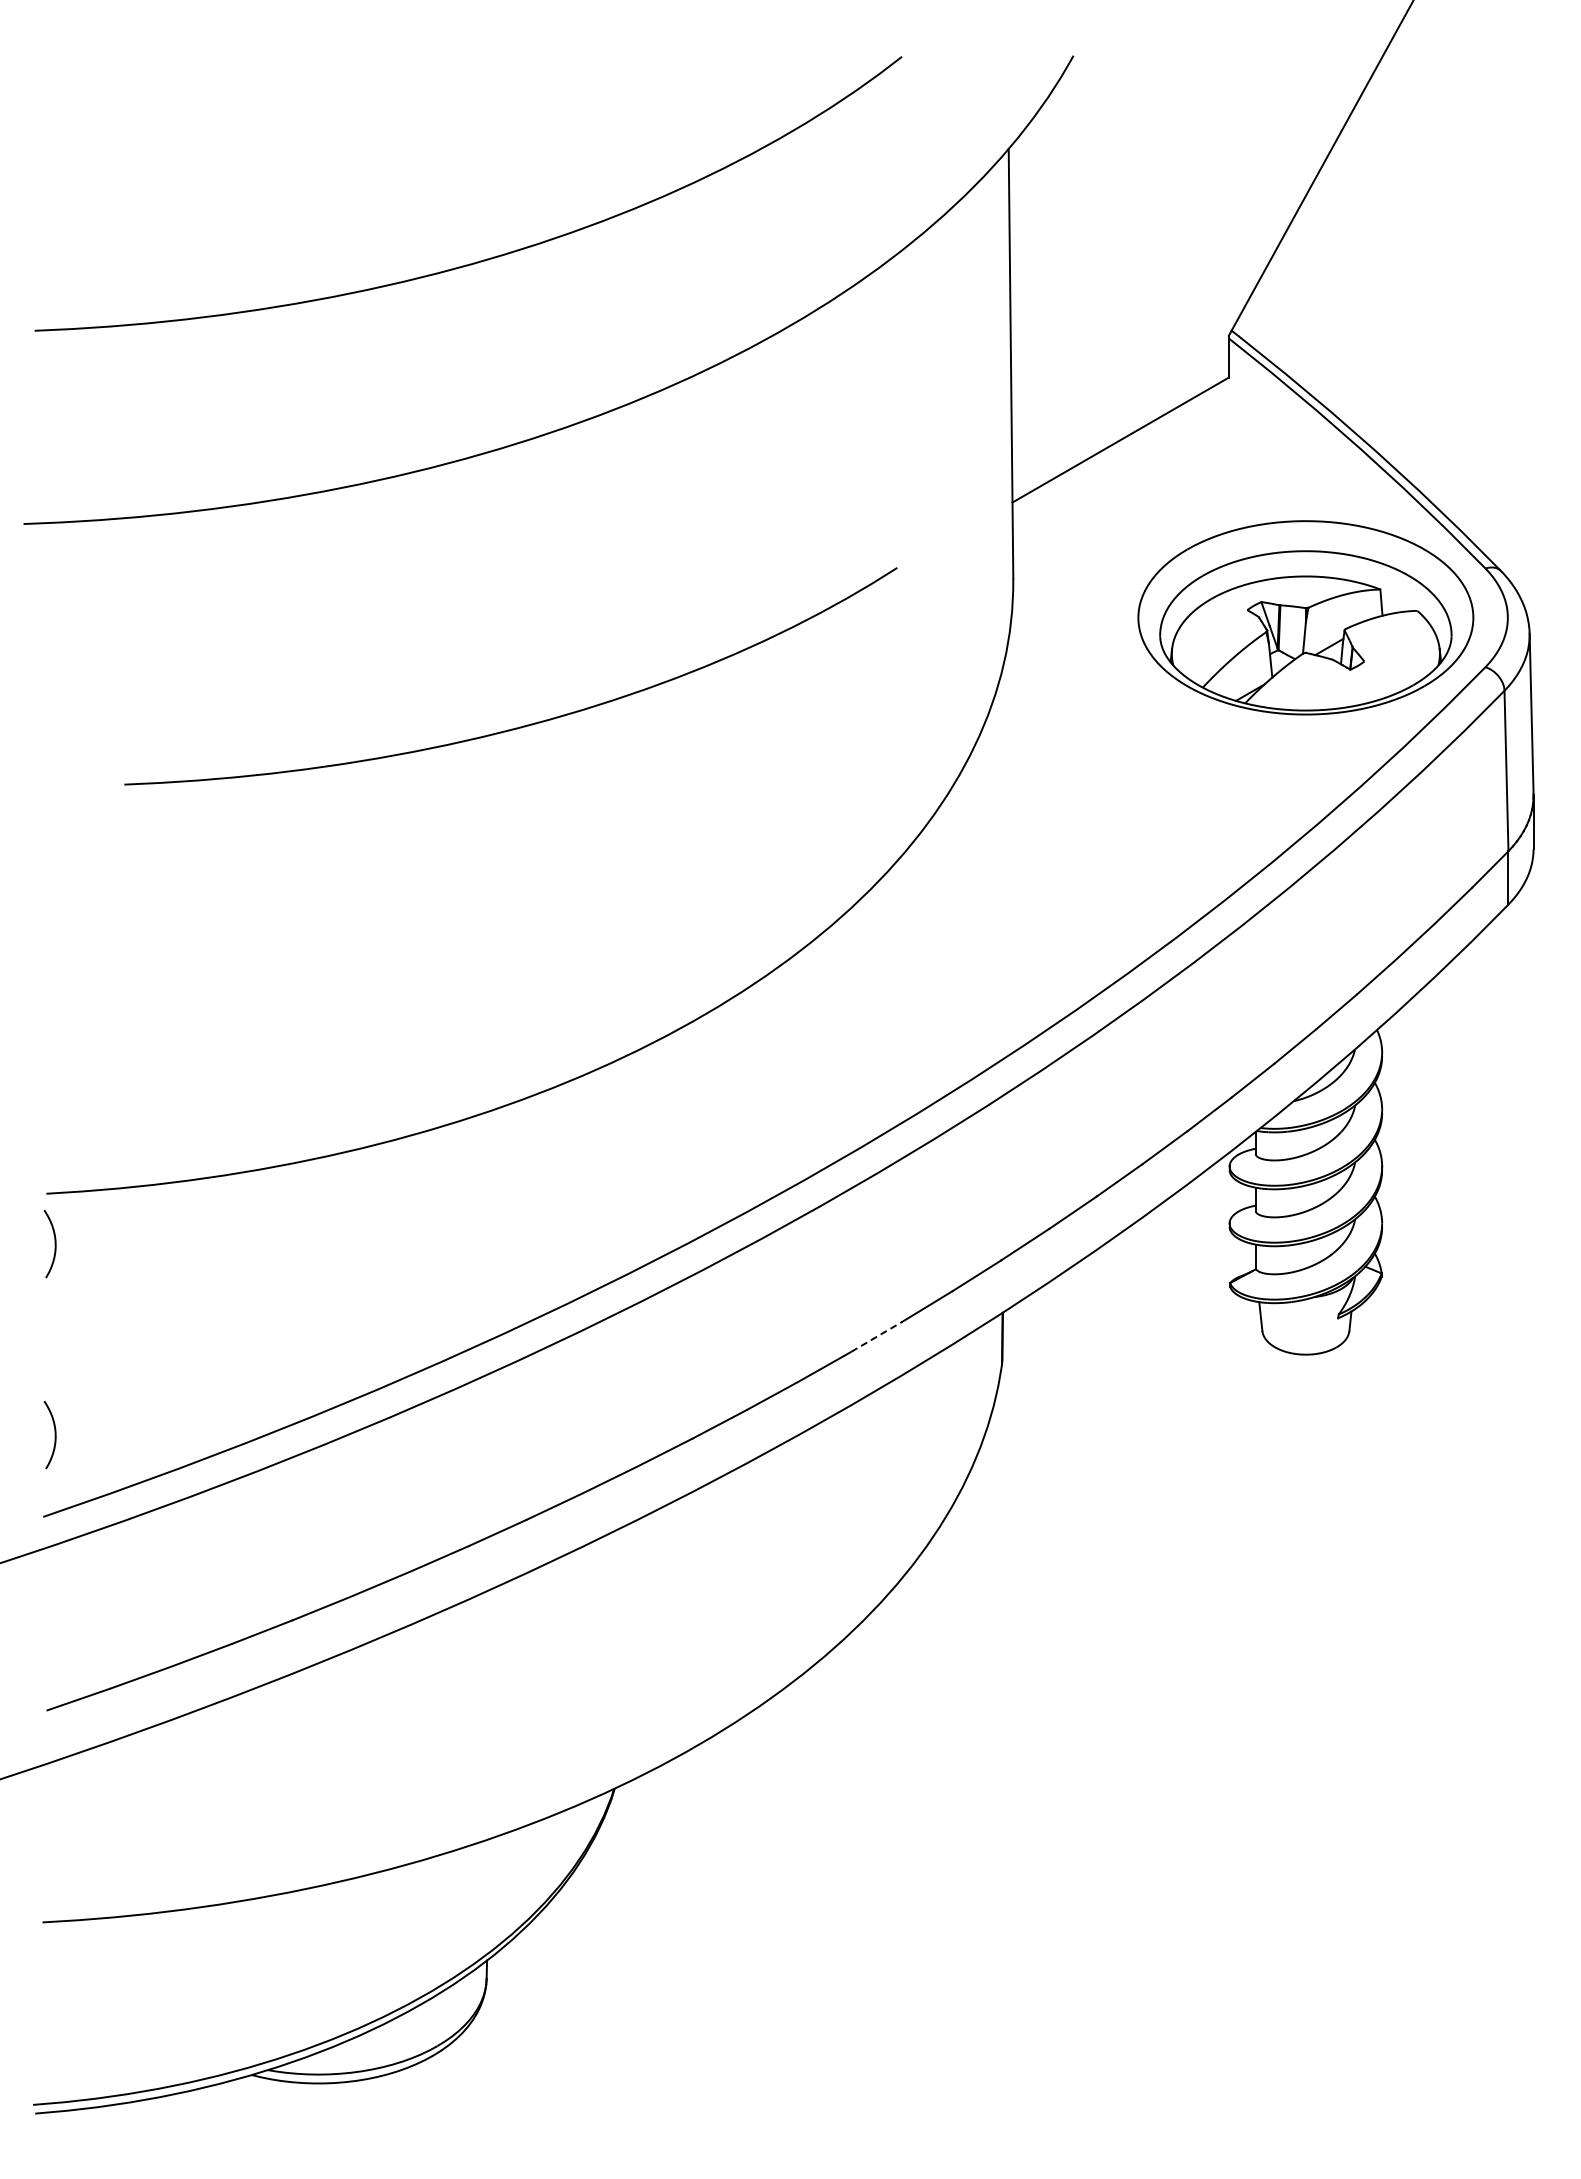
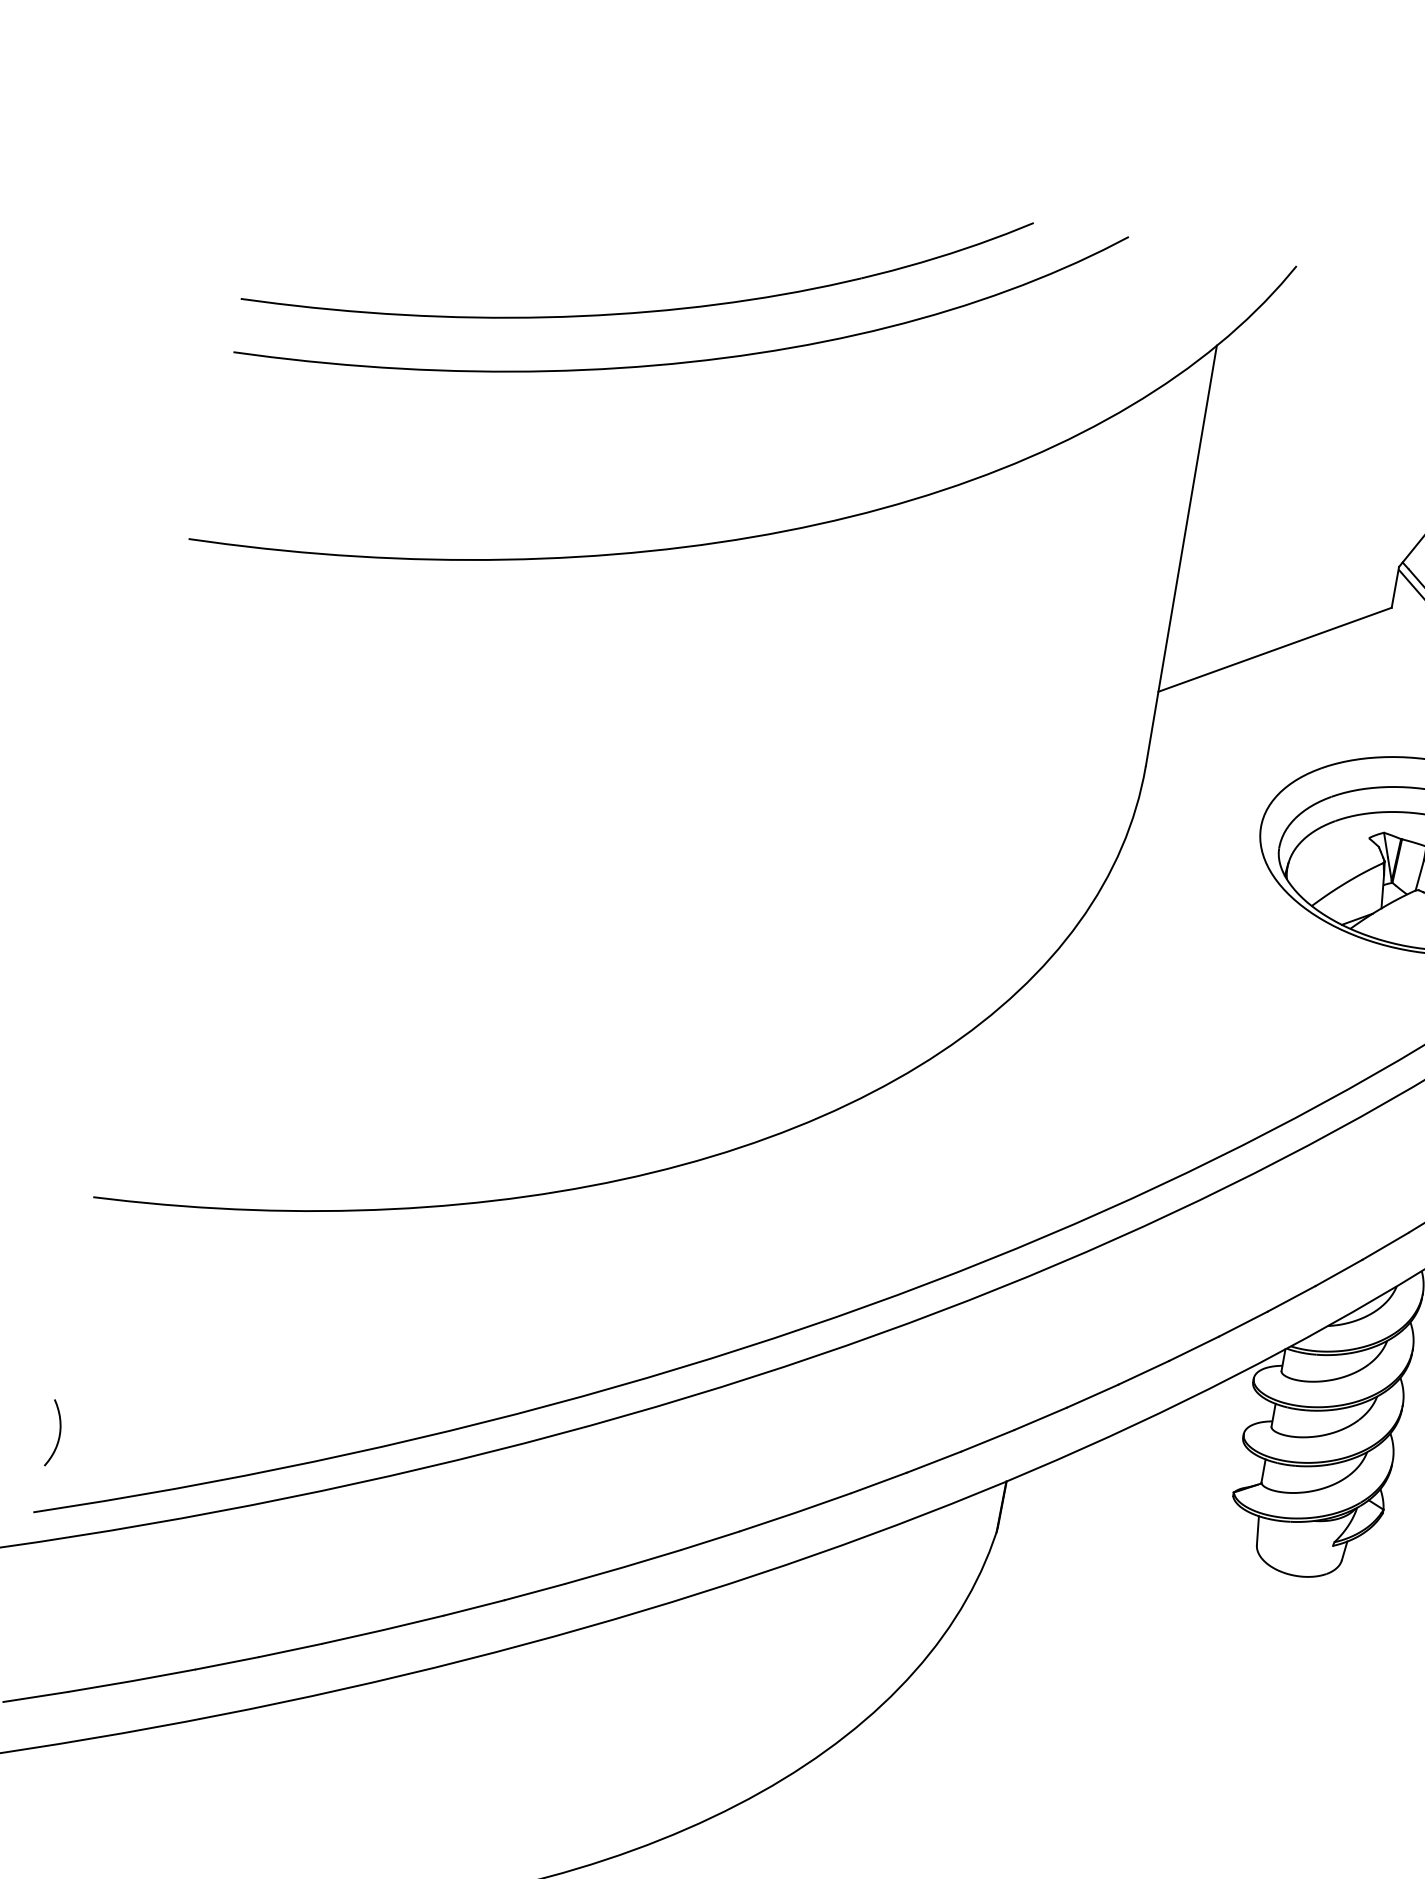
part: (523, 725) -> (640, 311), moved
curve: (54, 1244) -> (92, 1248), removed
line: (876, 1336) -> (879, 1482), dashed -> solid

